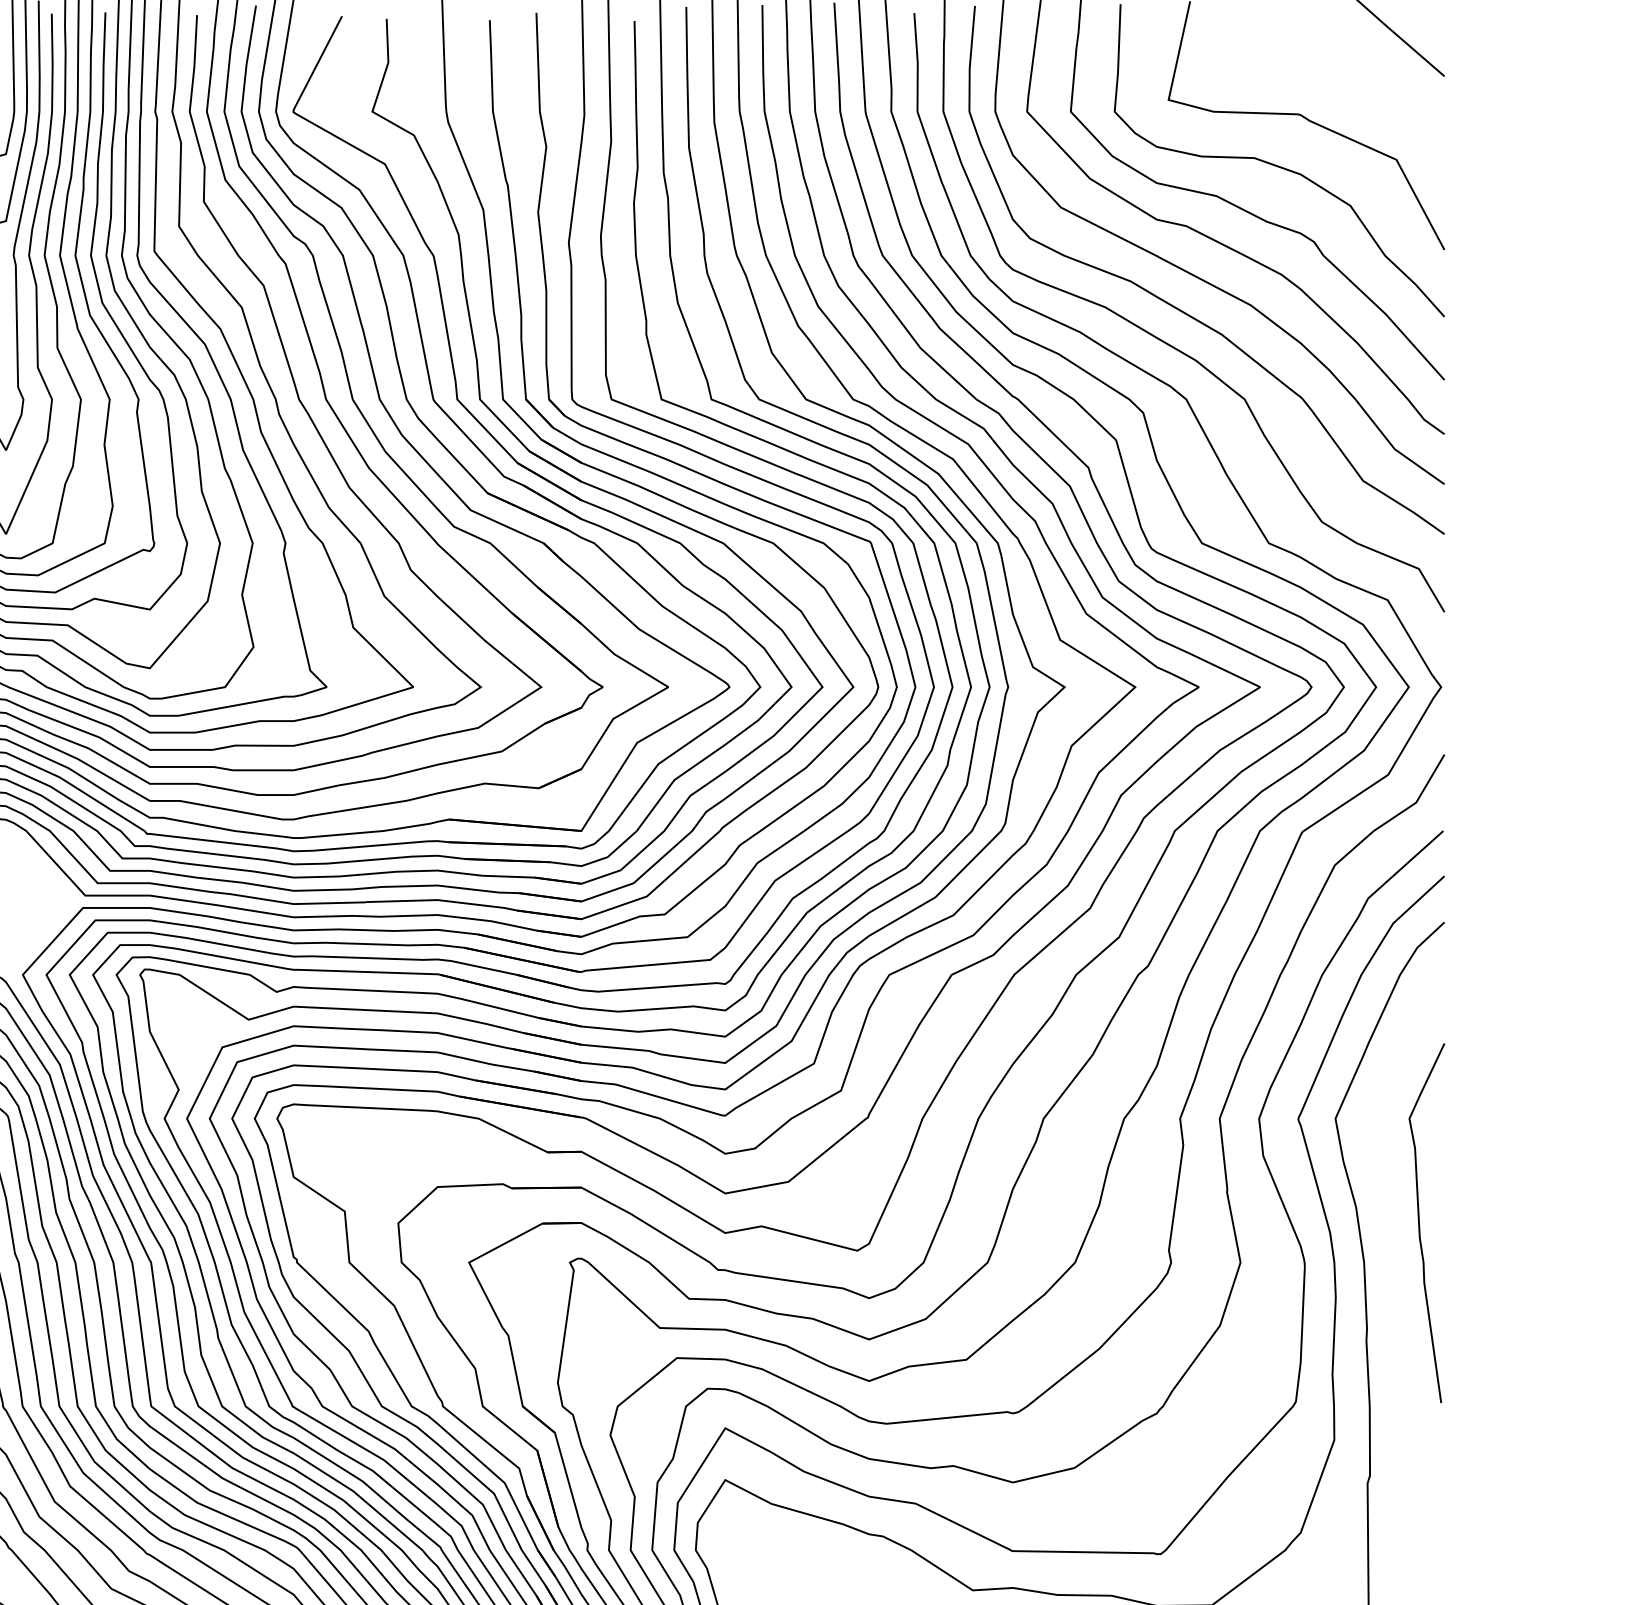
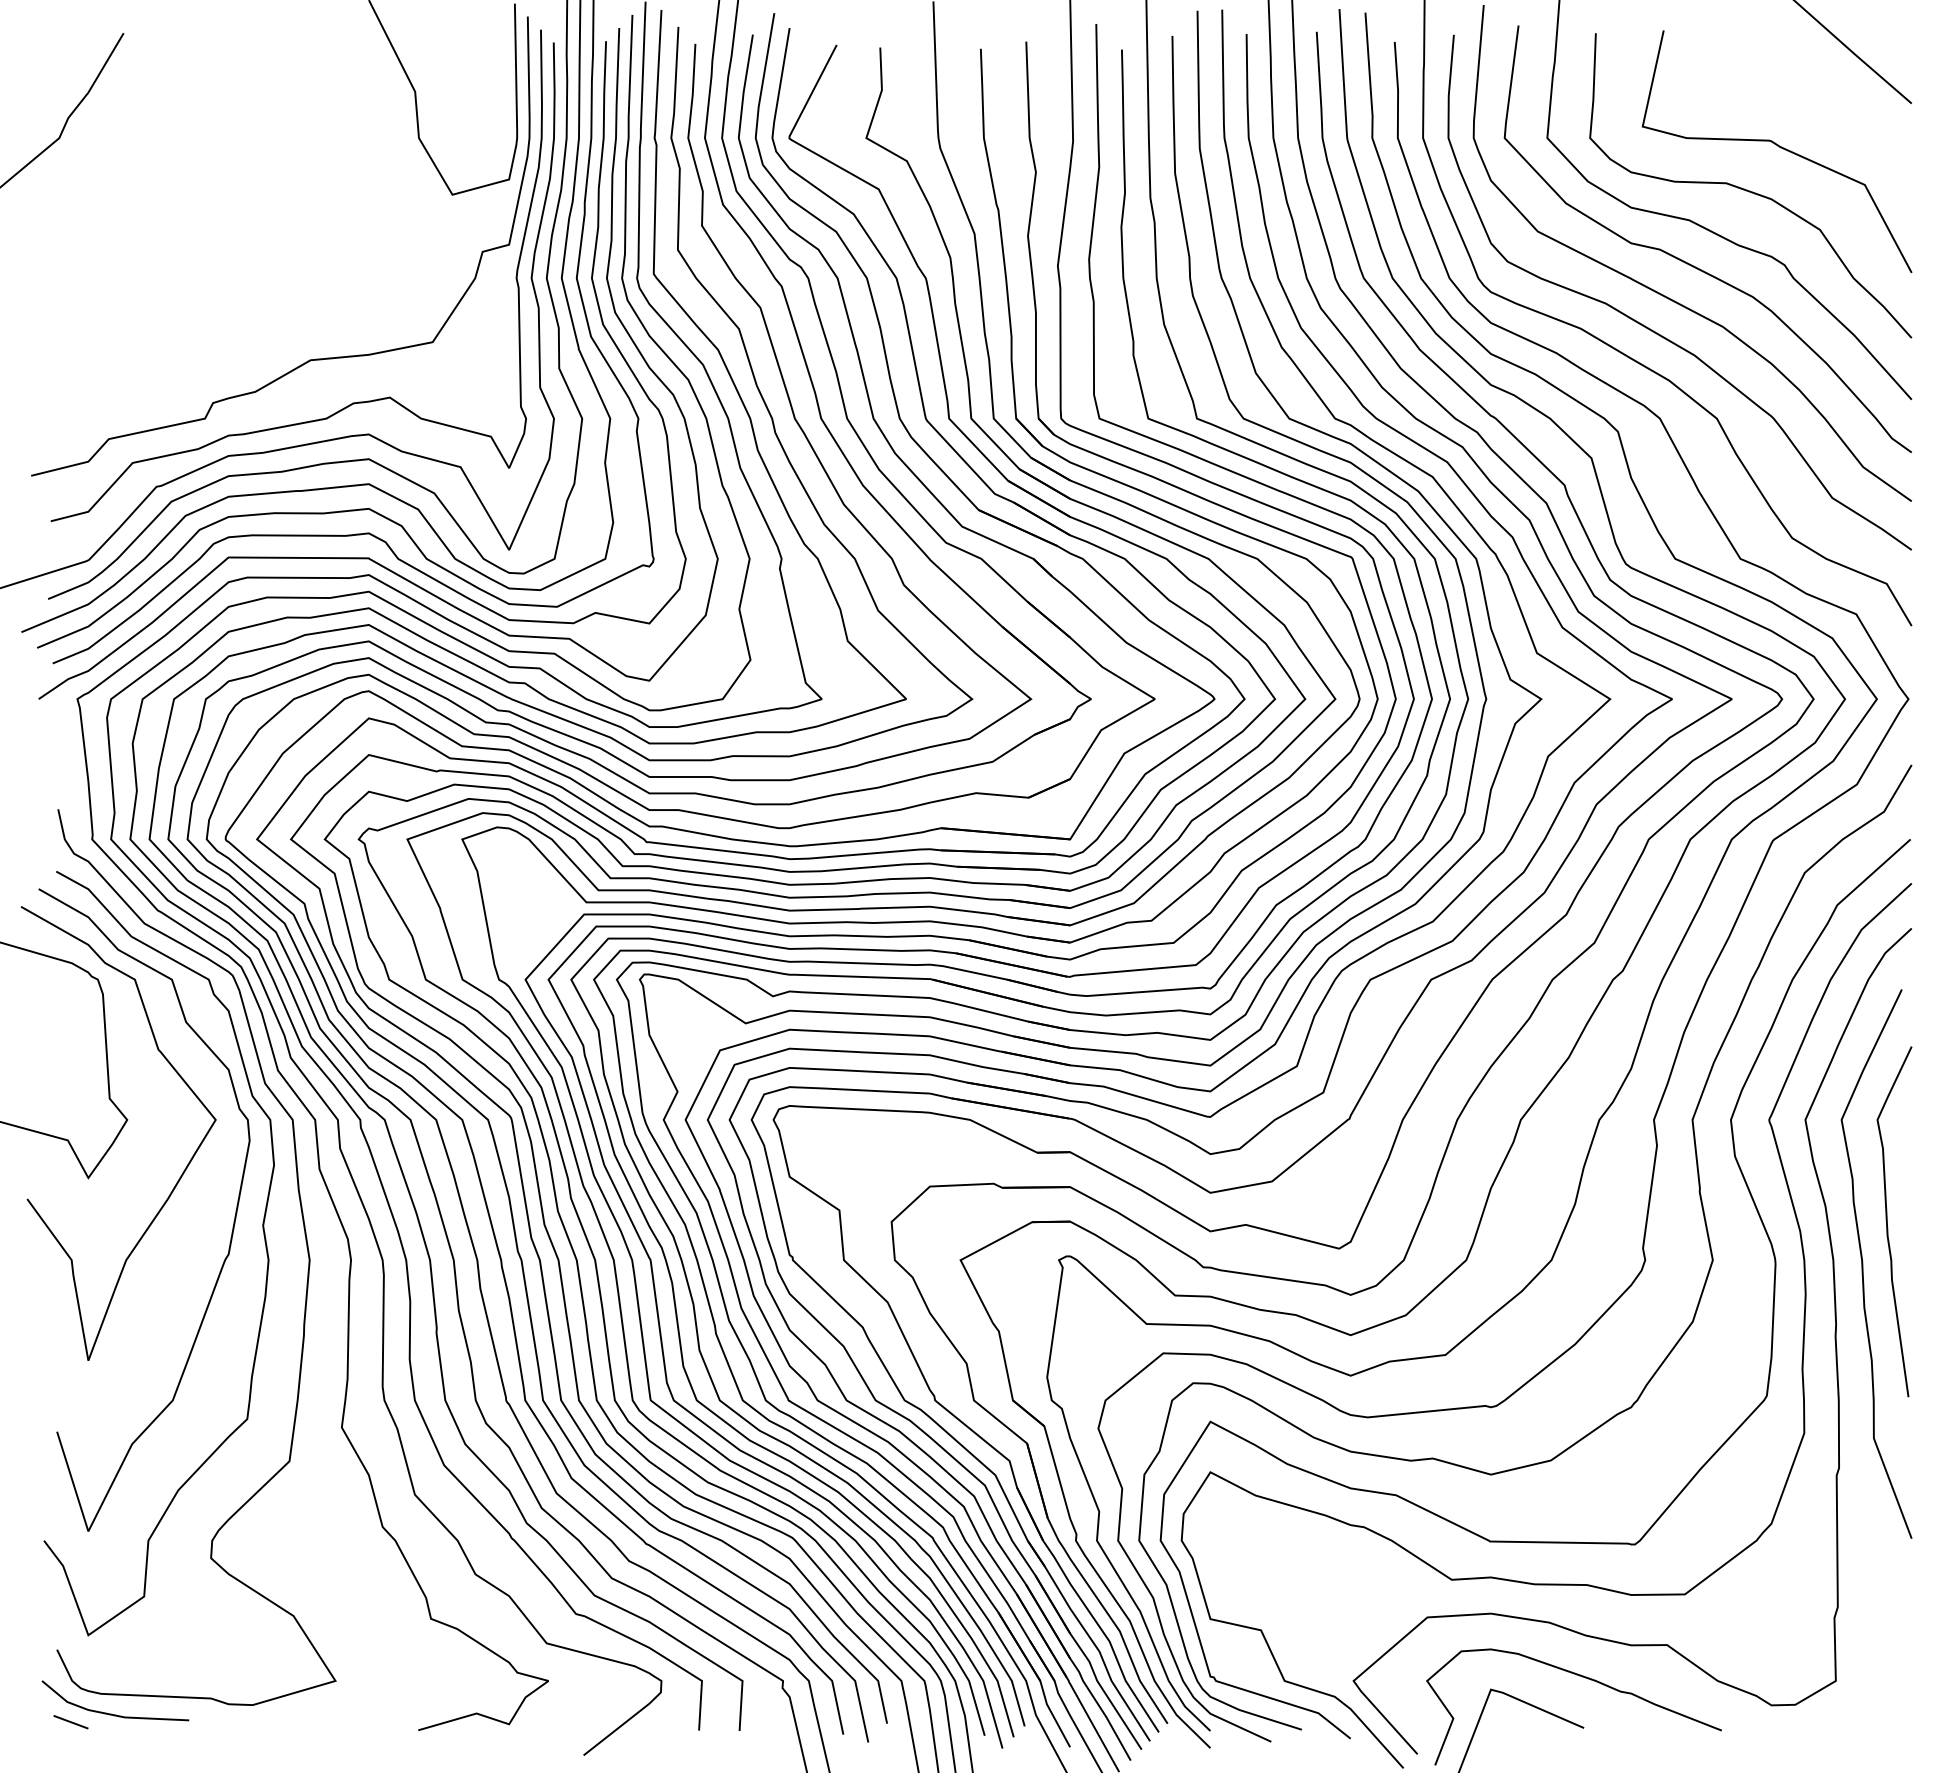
curve: (1395, 1265) -> (1863, 1263), added

